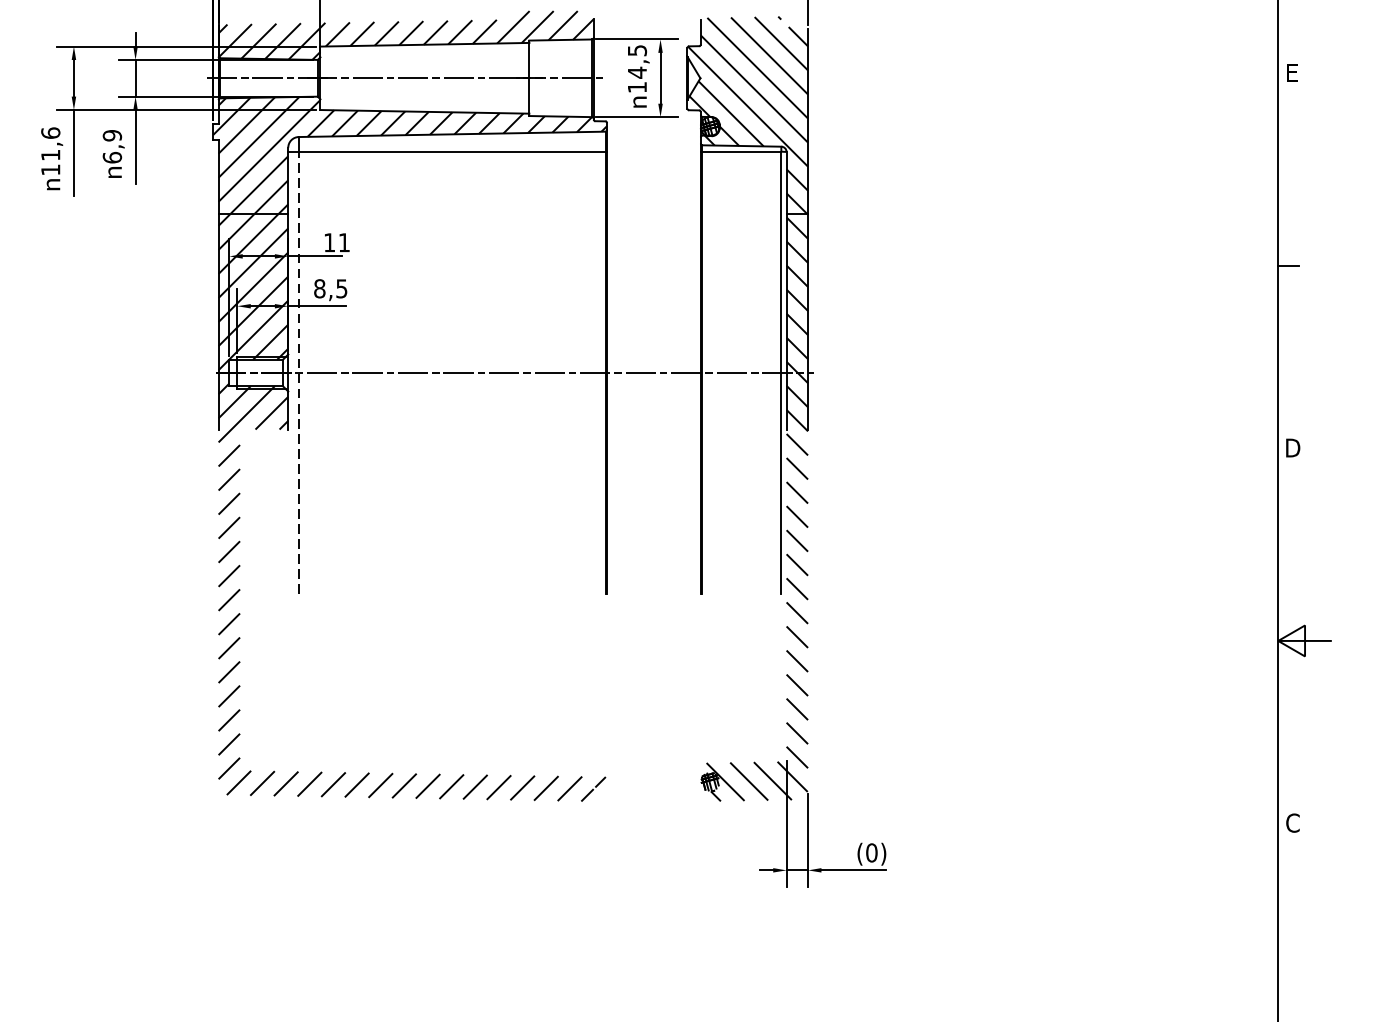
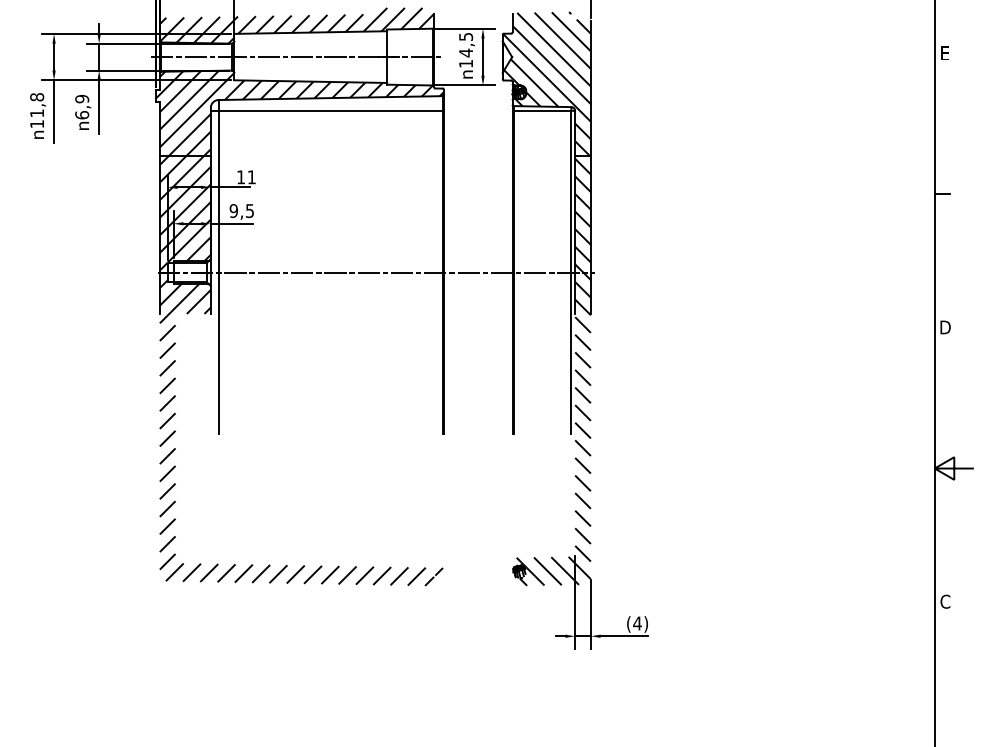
text: (49, 133) -> (36, 97), 11,6 -> 11,8
text: (319, 289) -> (233, 211), 8,5 -> 9,5
line: (298, 372) -> (218, 272), dashed -> solid
text: (871, 852) -> (637, 623), (0) -> (4)

